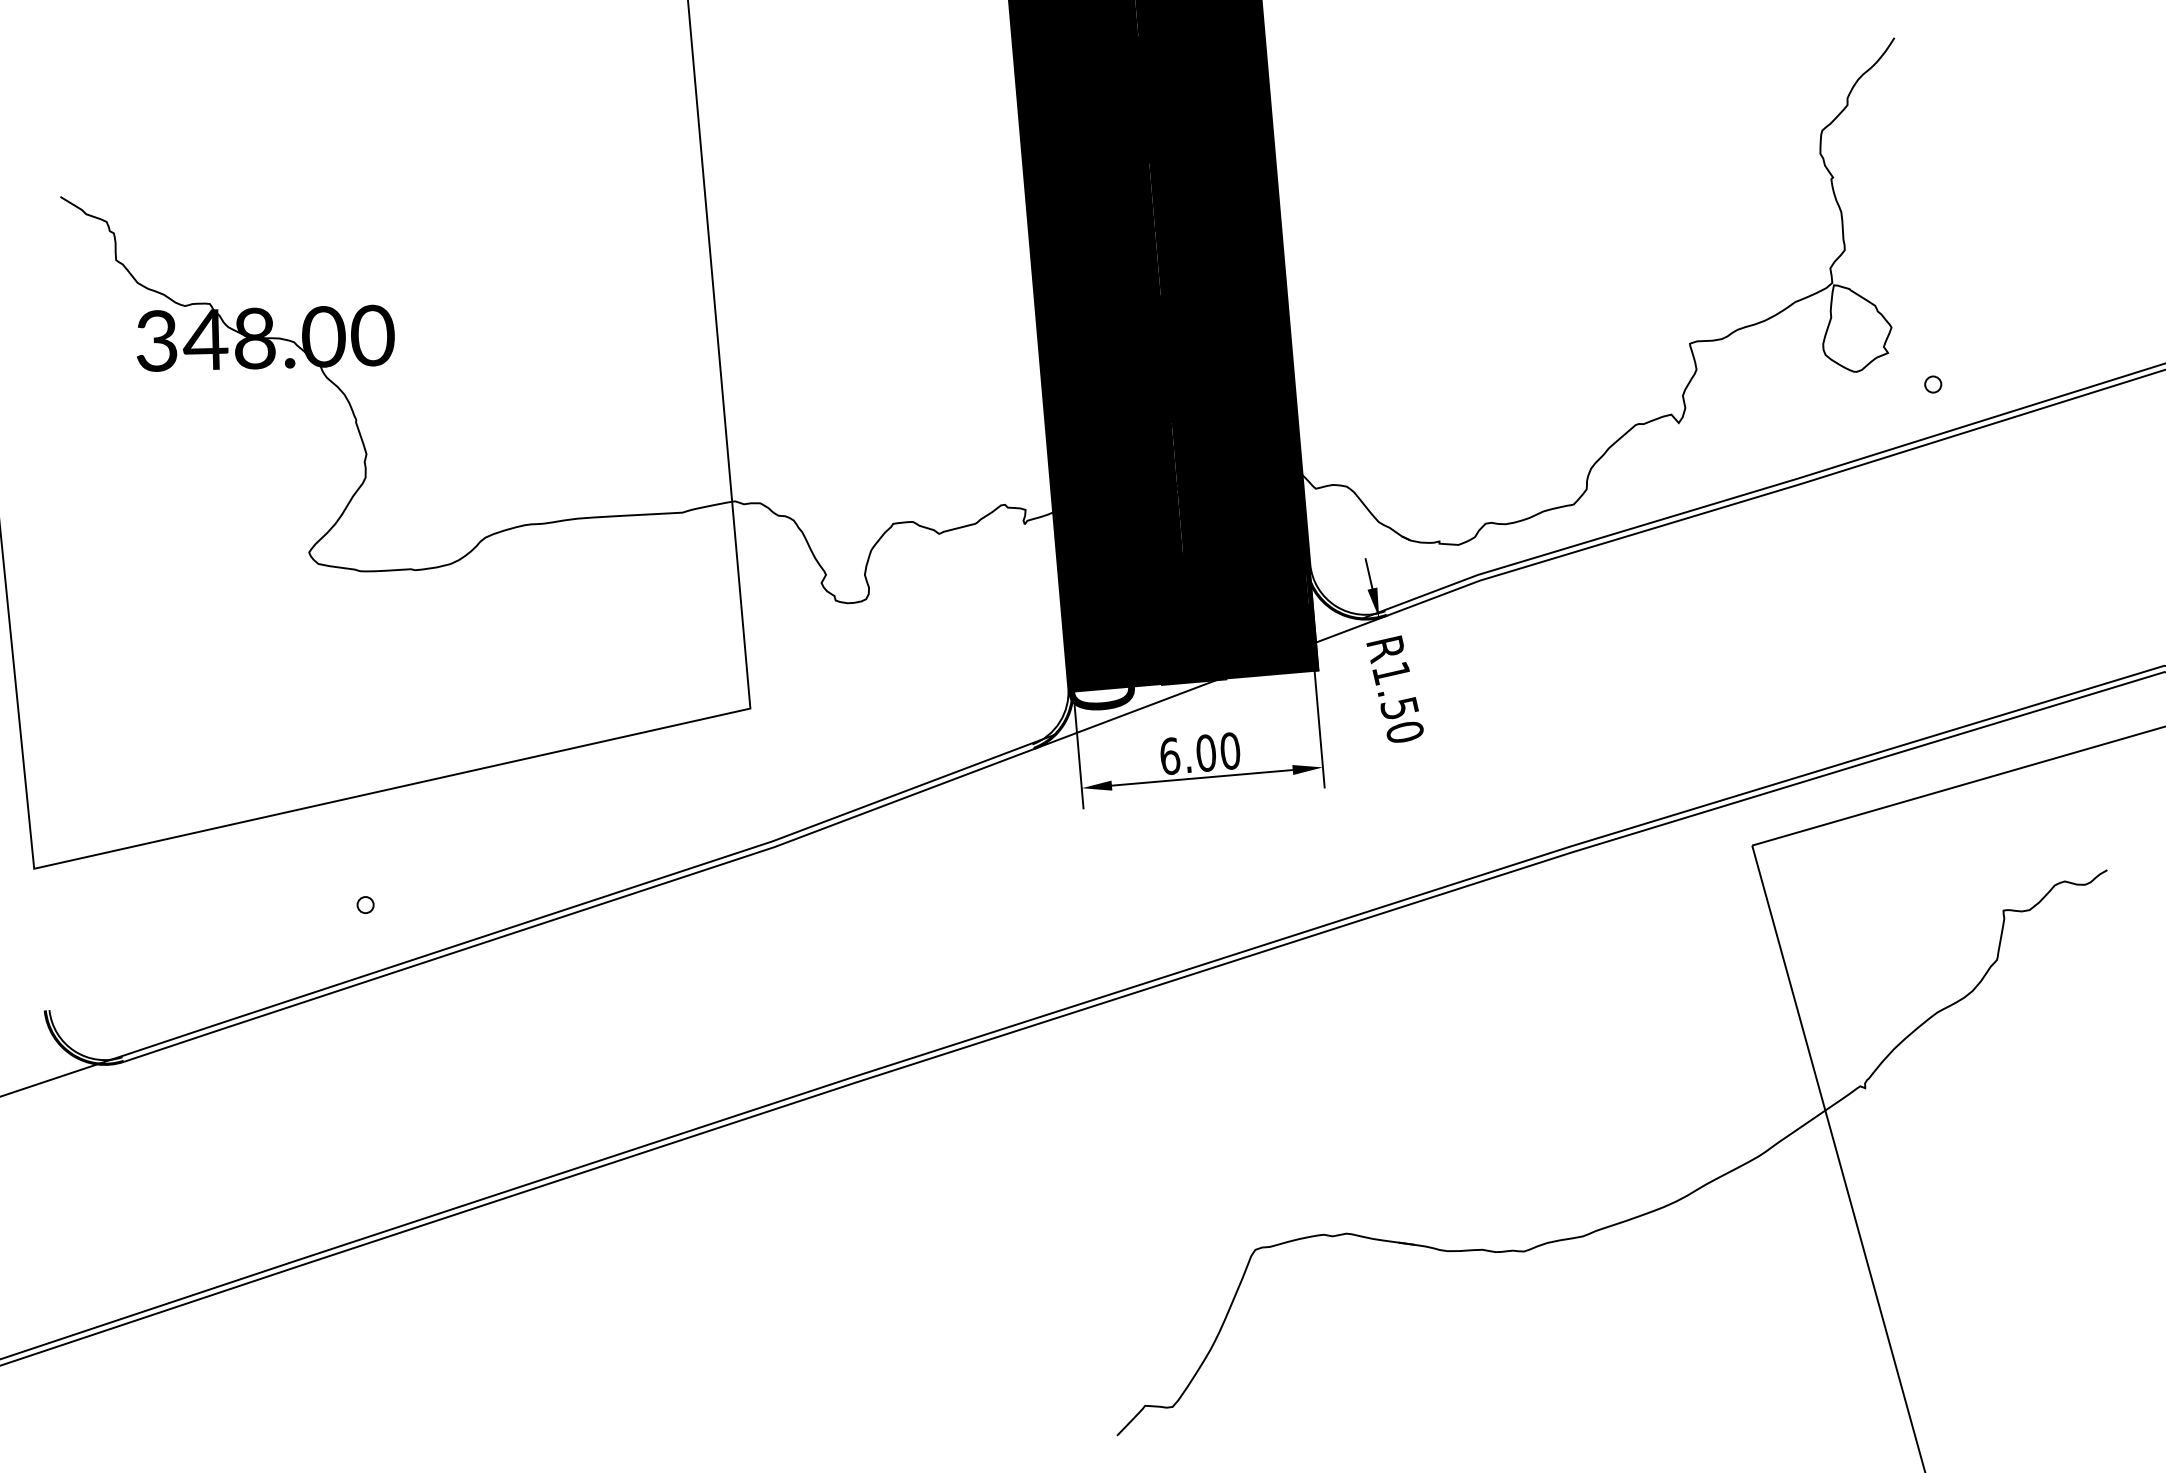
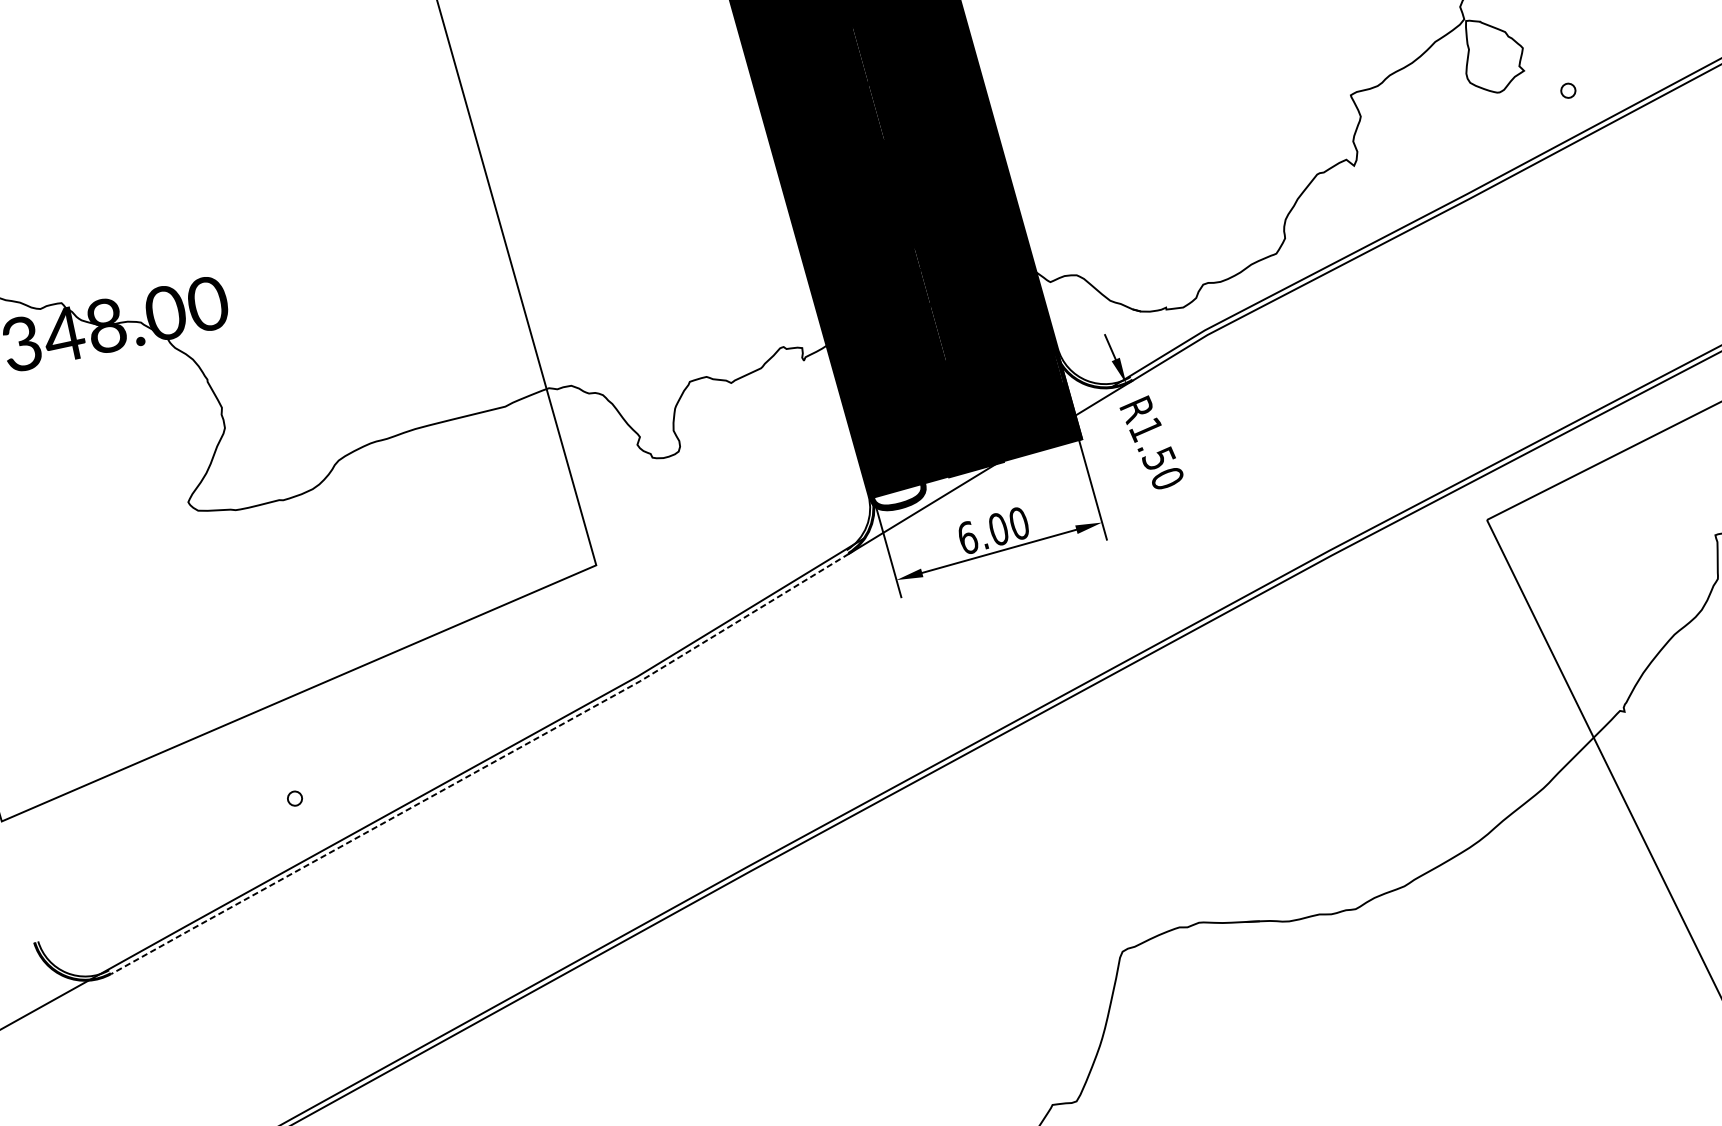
line: (581, 910) -> (482, 767), solid -> dashed

